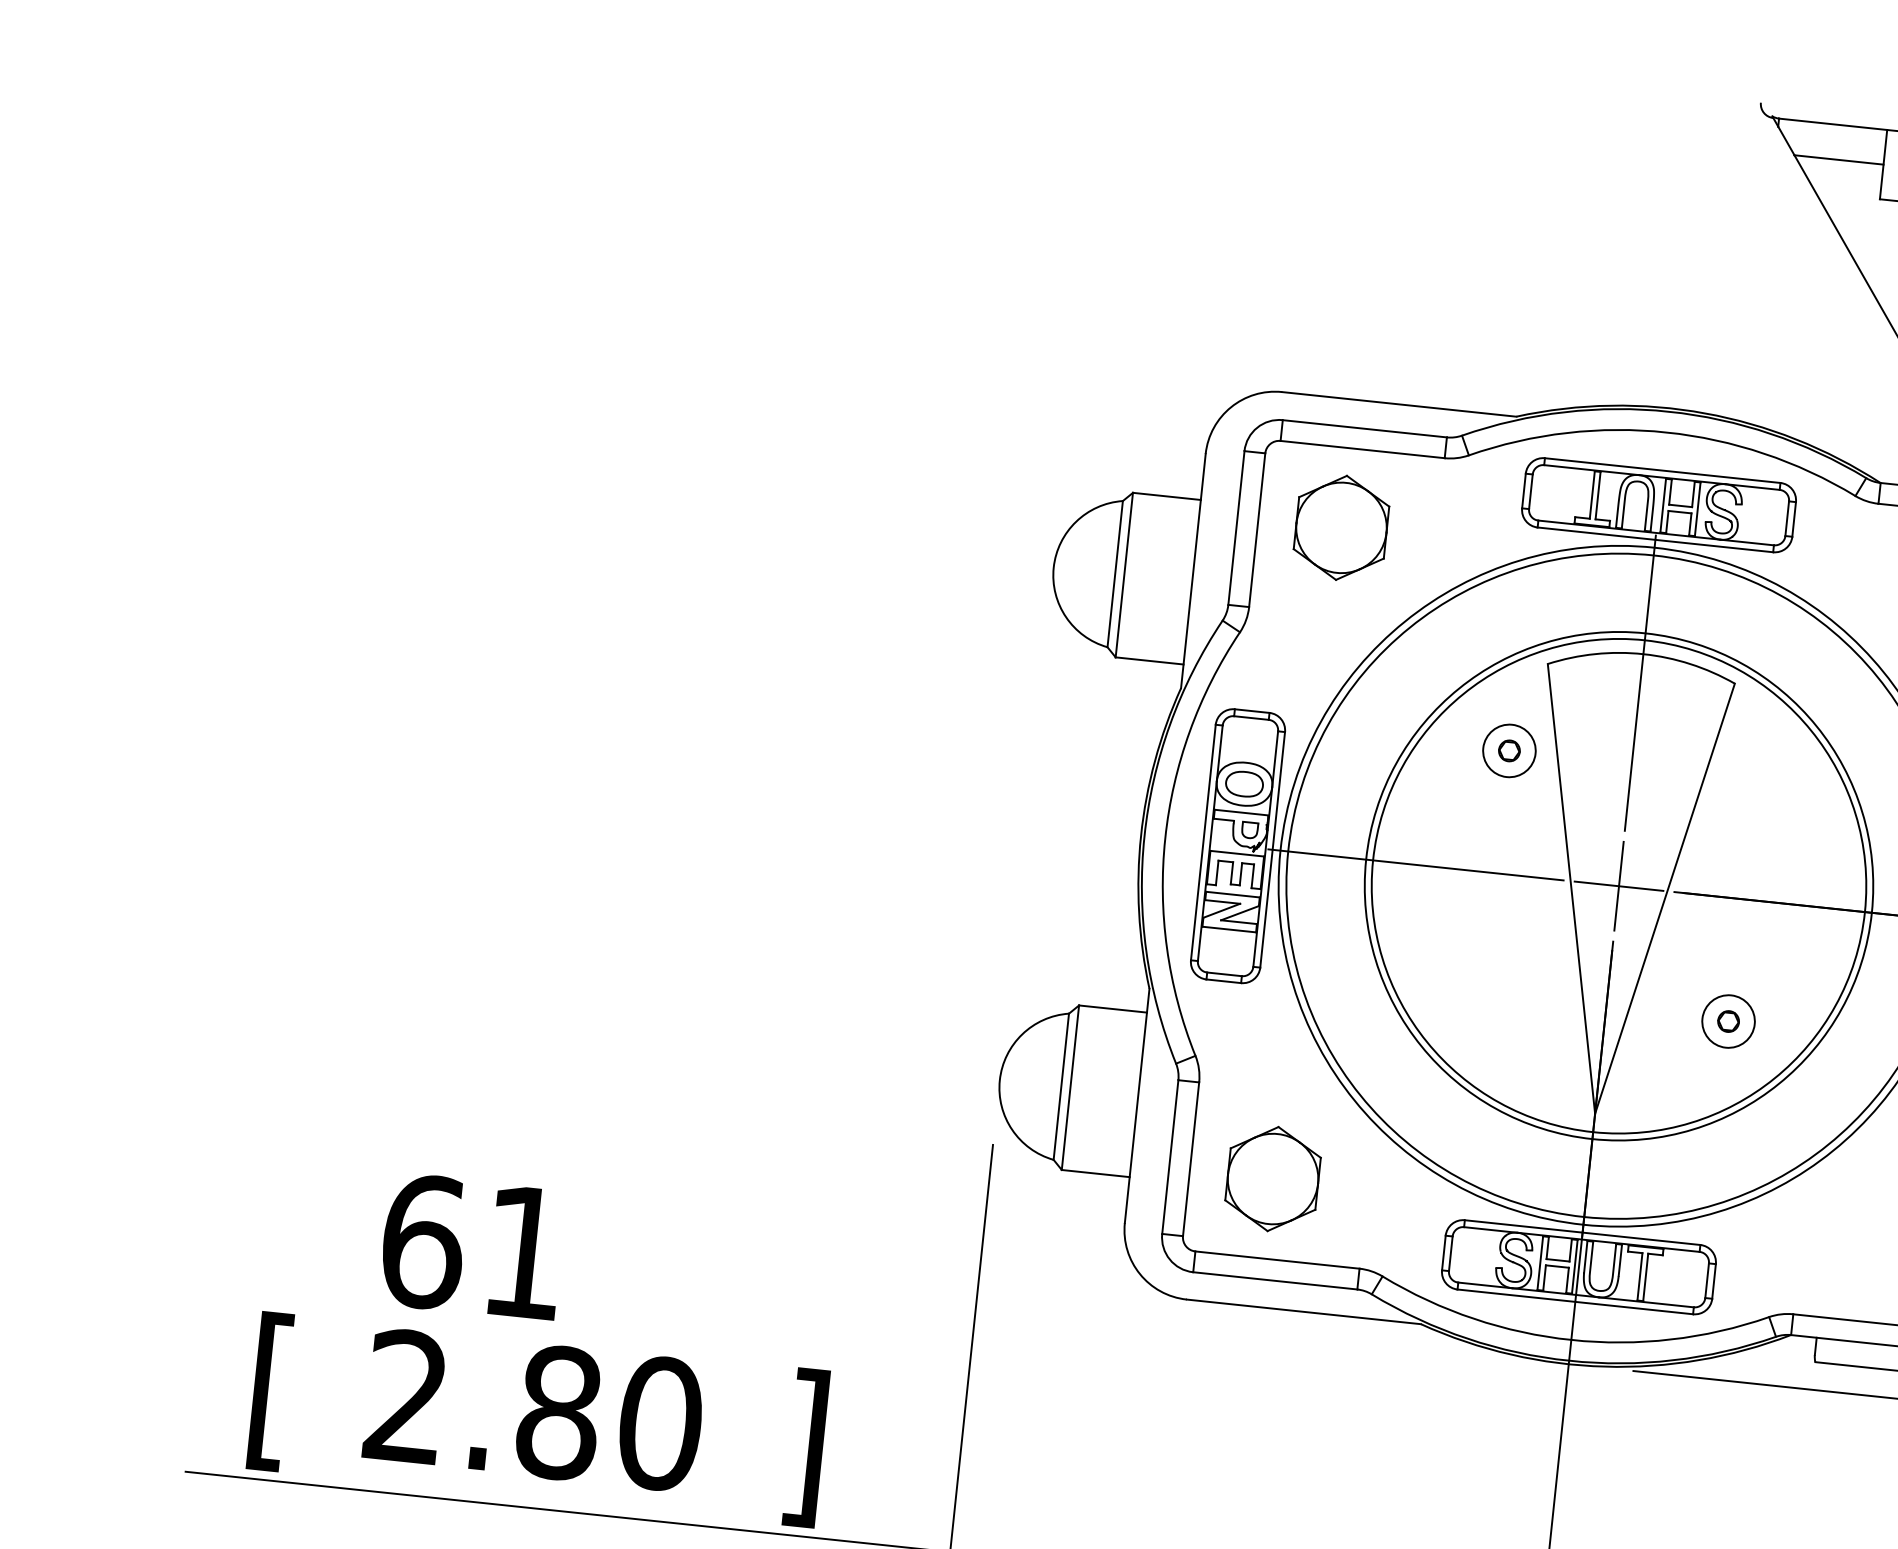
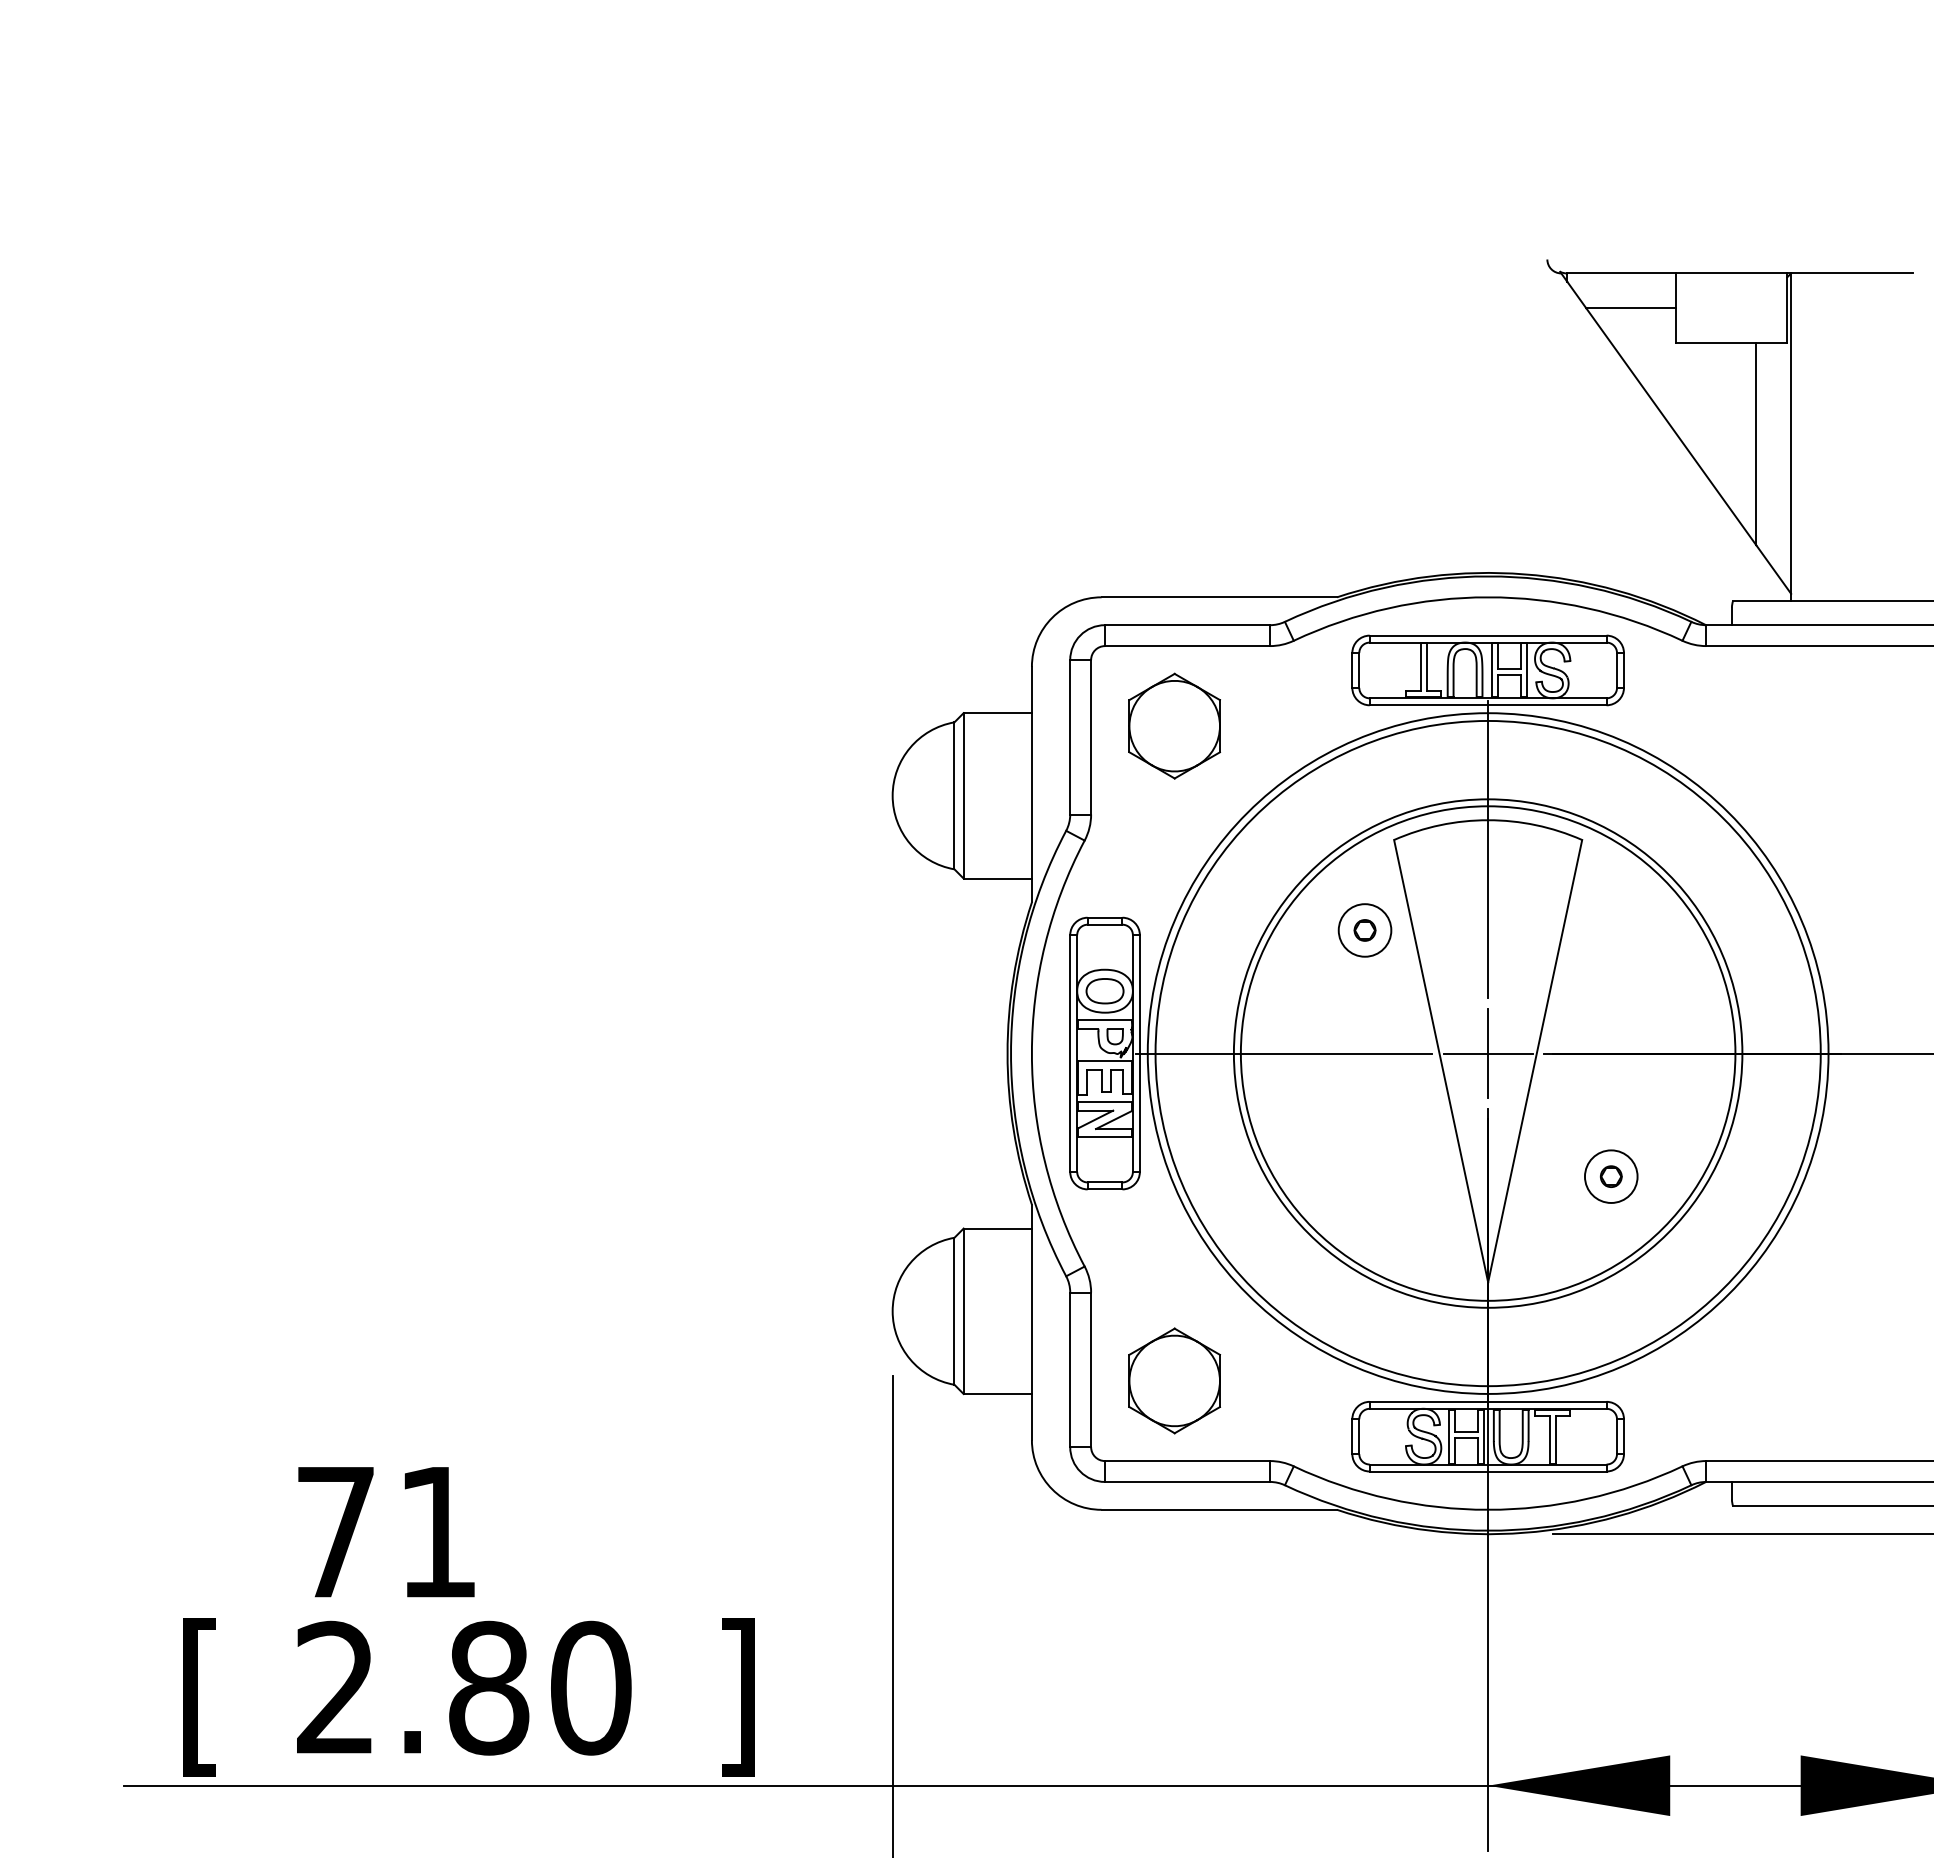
text: (423, 1241) -> (336, 1531), 61 -> 71

